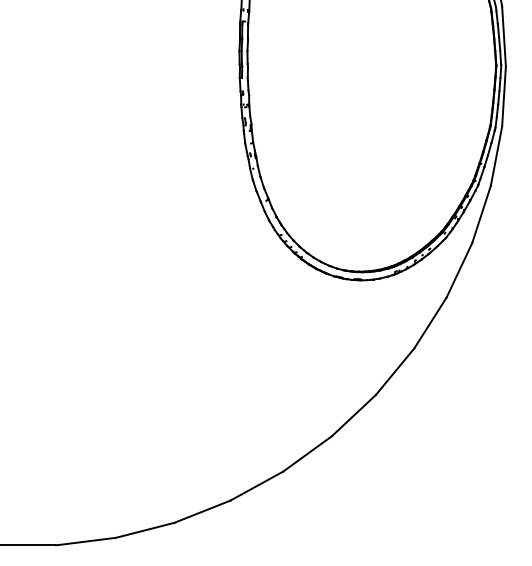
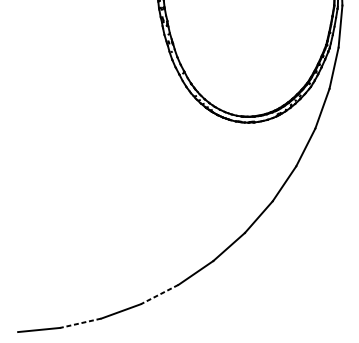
line: (201, 511) -> (159, 294), solid -> dashed
line: (85, 541) -> (80, 323), solid -> dashed

